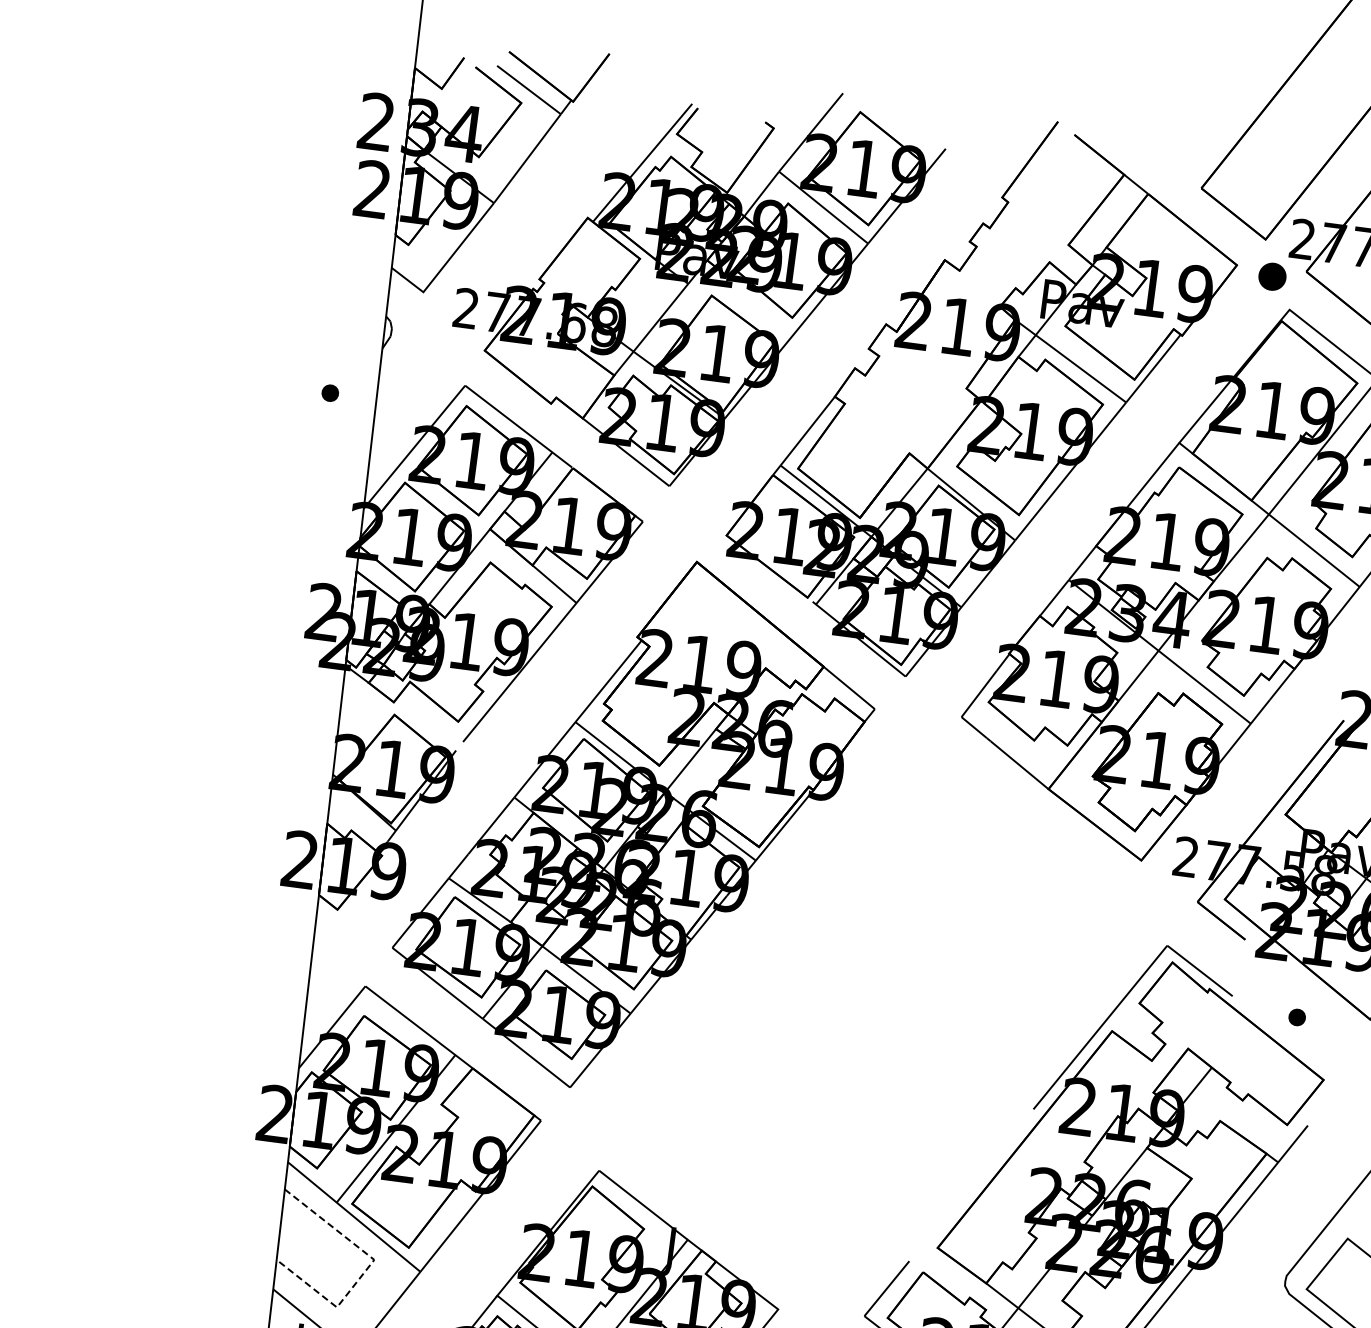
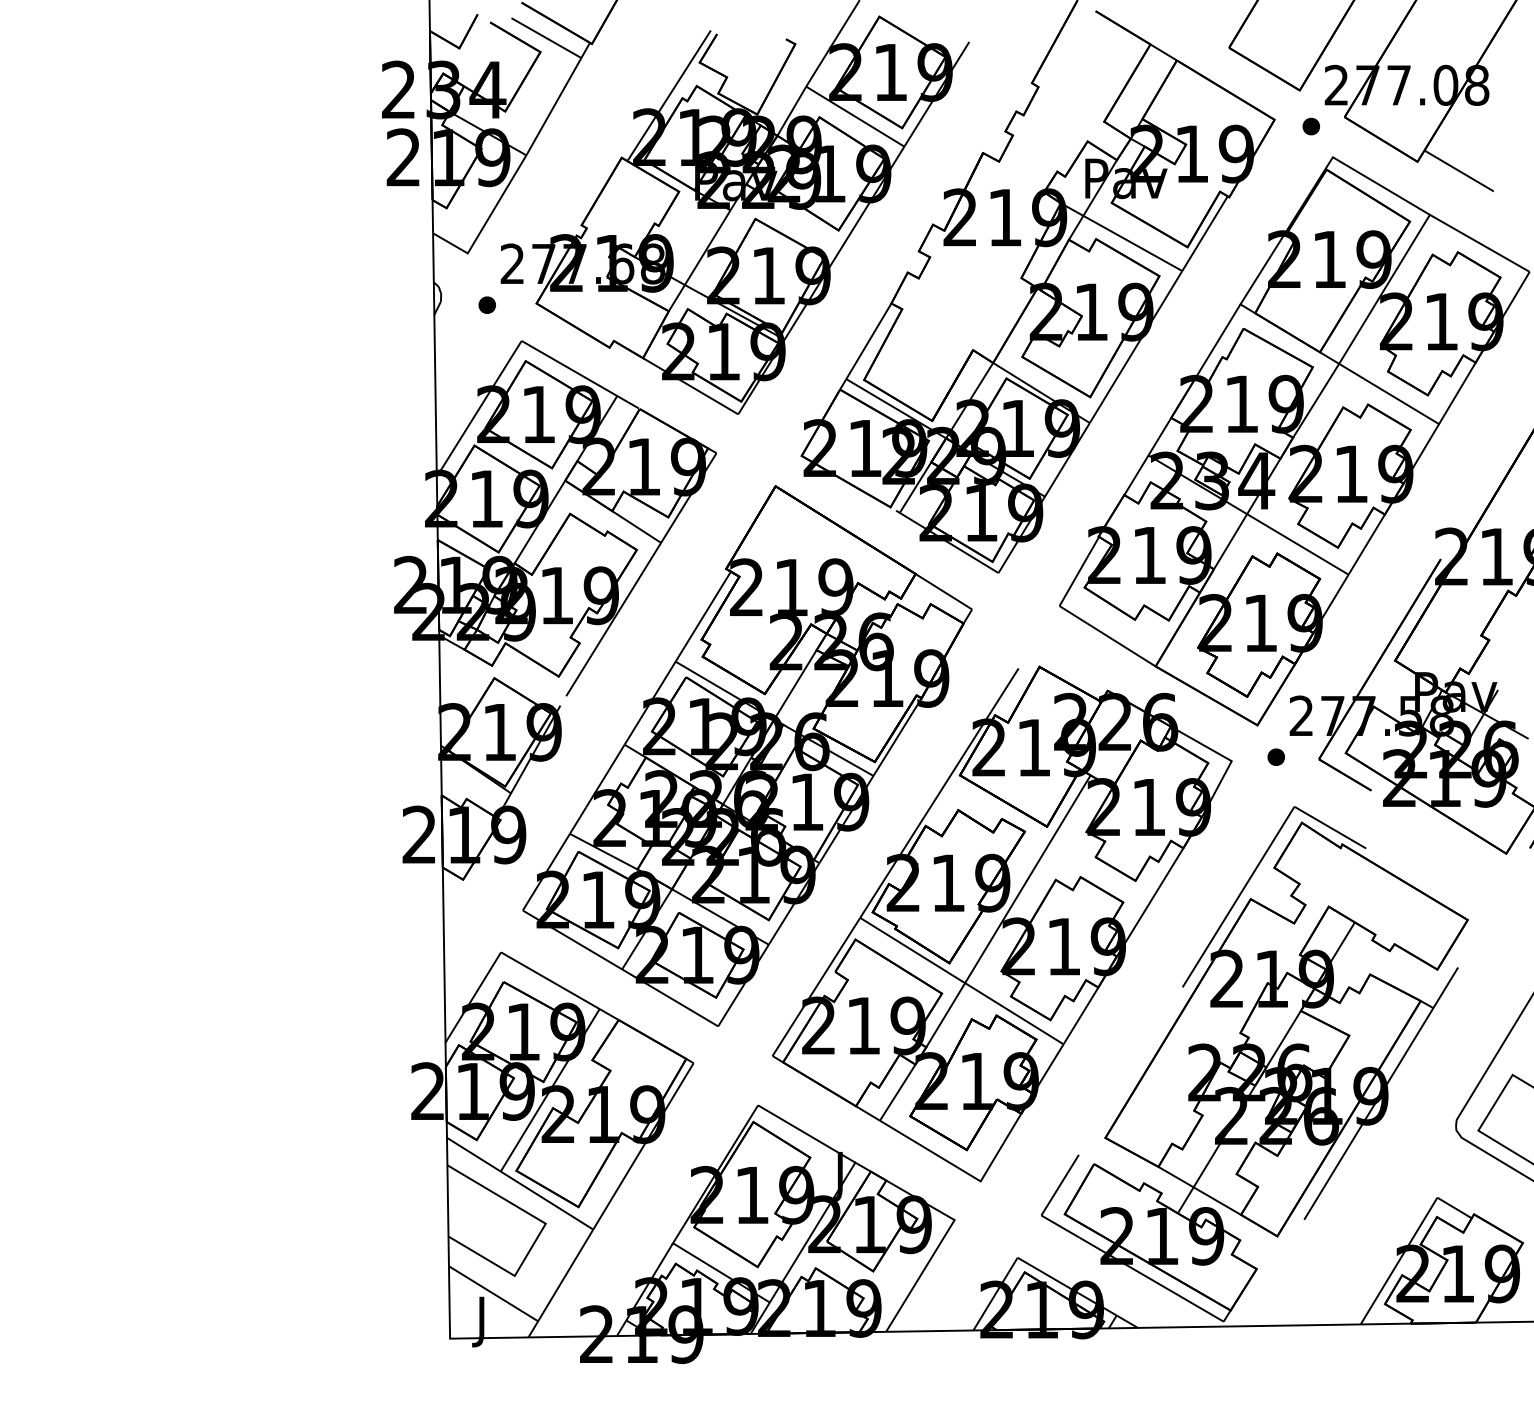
part: (1271, 276) -> (1310, 126), size x0.62
part: (329, 392) -> (486, 304), moved
part: (1296, 1016) -> (1275, 756), moved
part: (864, 1022) -> (1002, 923), added
line: (366, 1269) -> (539, 1234), dashed -> solid

